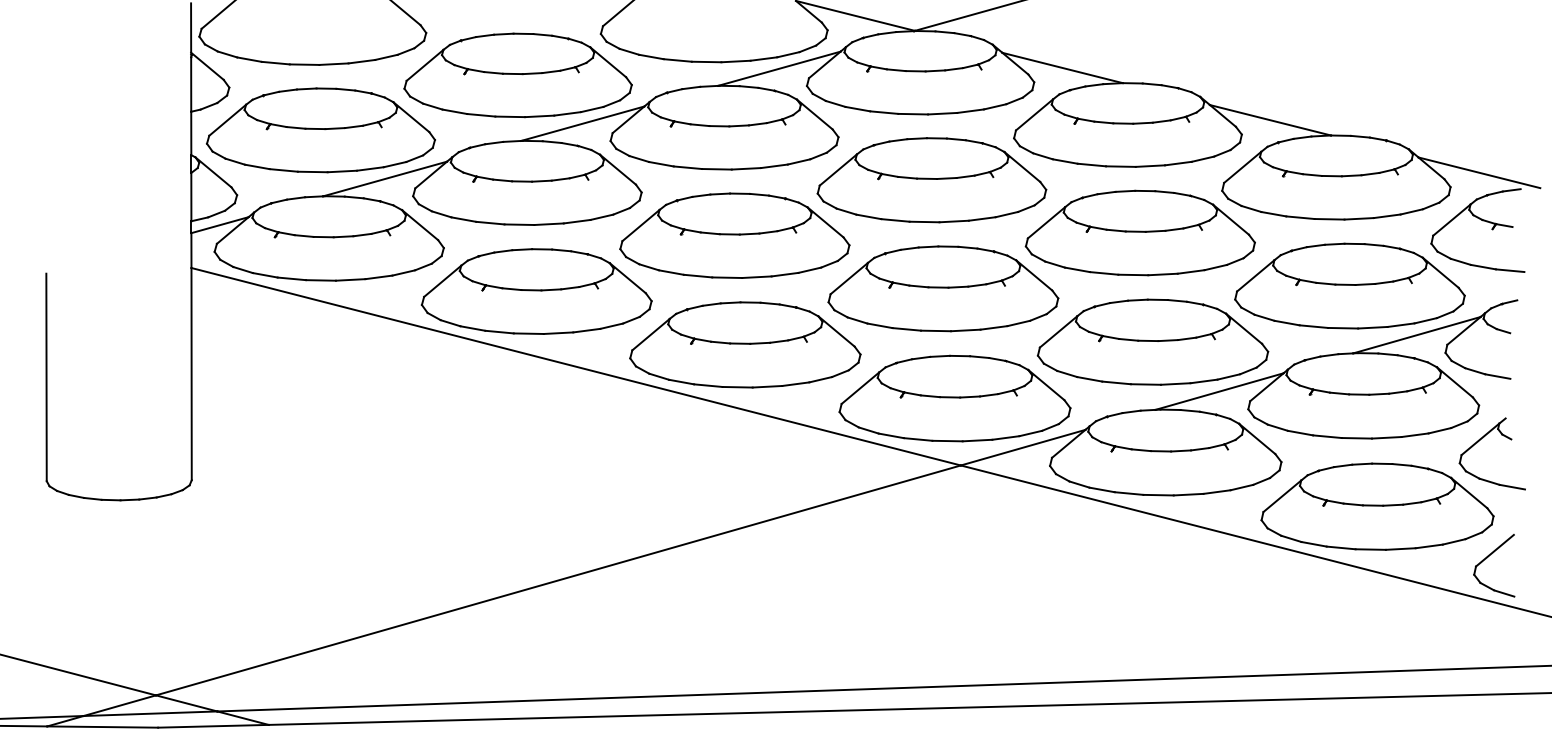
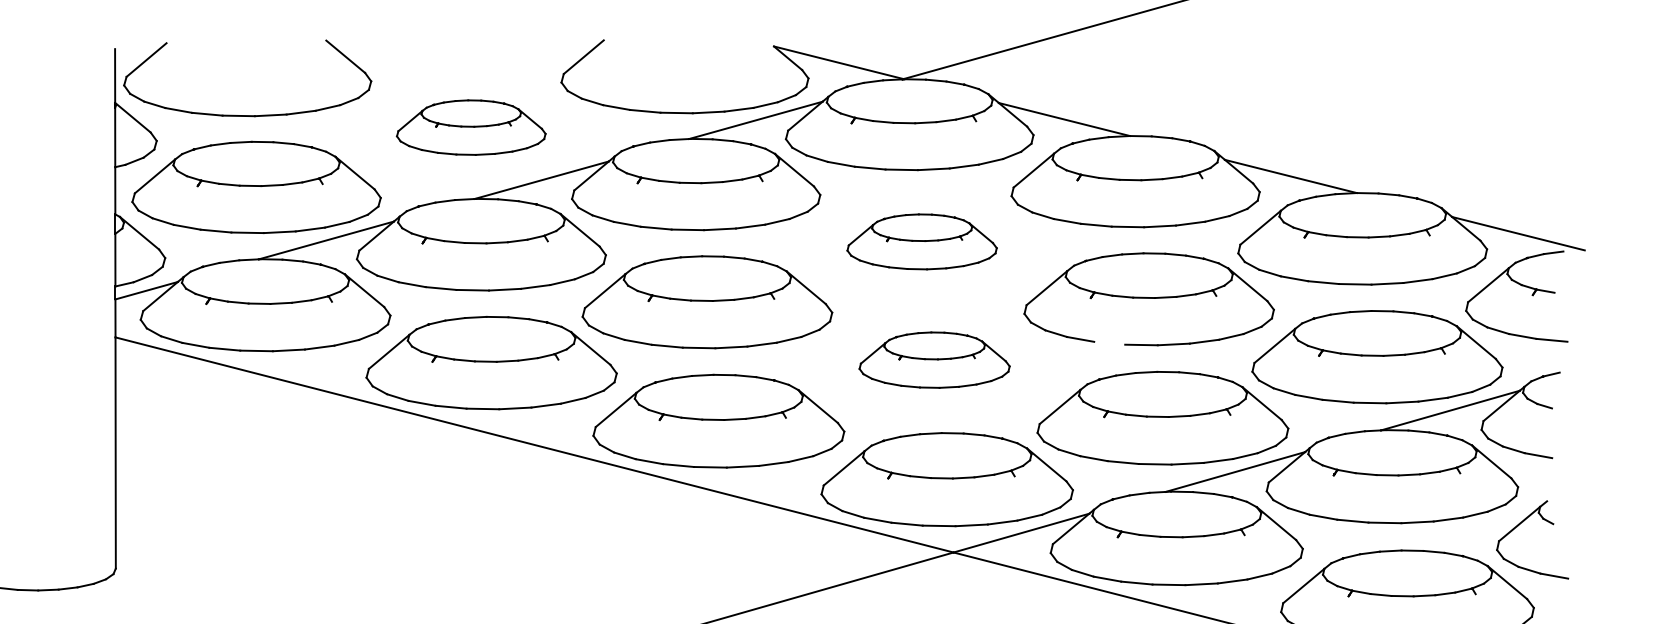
part: (517, 75) -> (470, 127), size x0.6
part: (931, 180) -> (921, 242), size x0.6
line: (1103, 273) -> (1108, 343), removed
part: (943, 288) -> (934, 359), size x0.6

